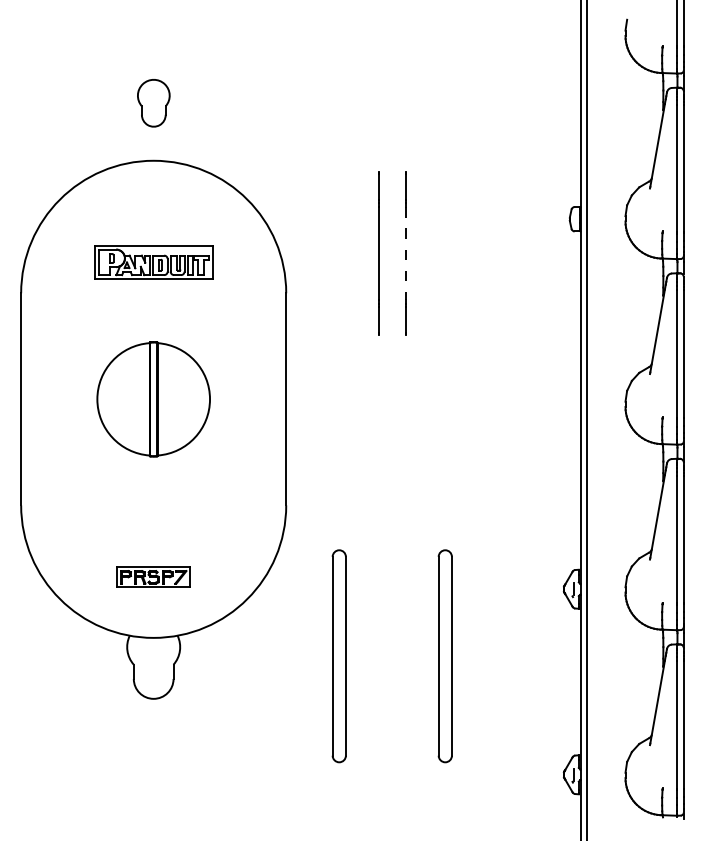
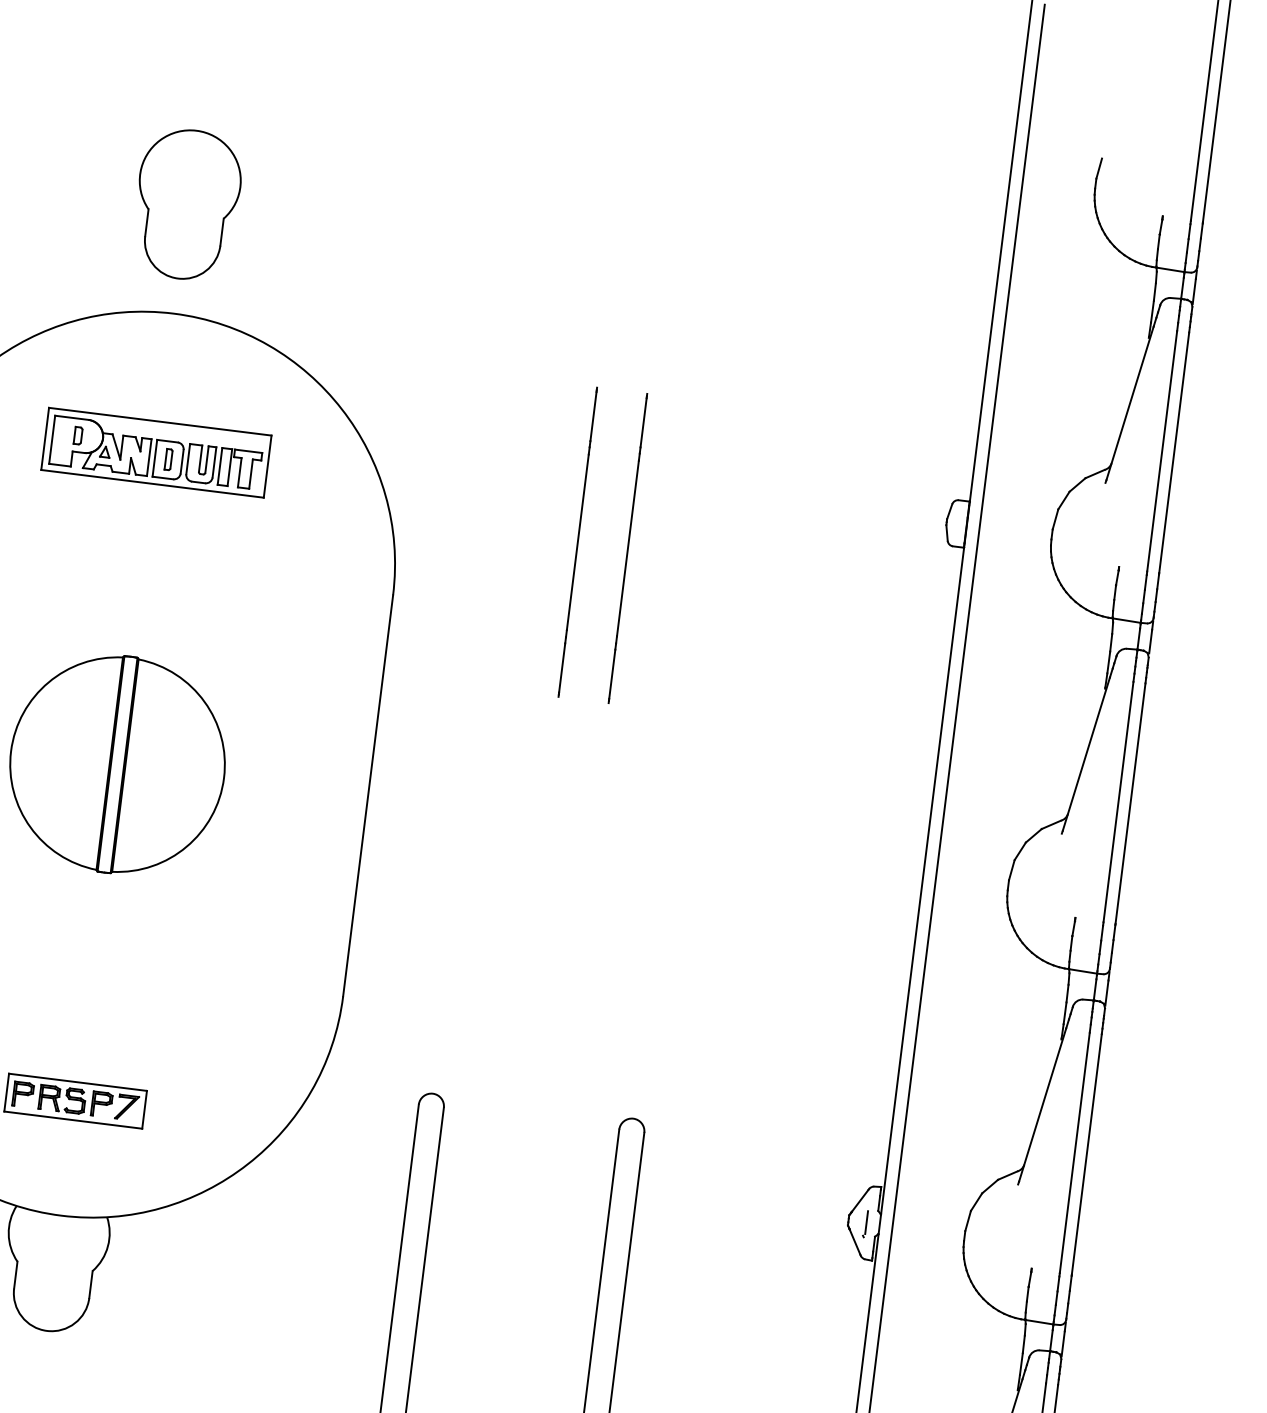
part: (153, 103) -> (186, 205), size x1.67
line: (405, 254) -> (627, 550), dashed -> solid
part: (153, 262) -> (156, 452), moved

